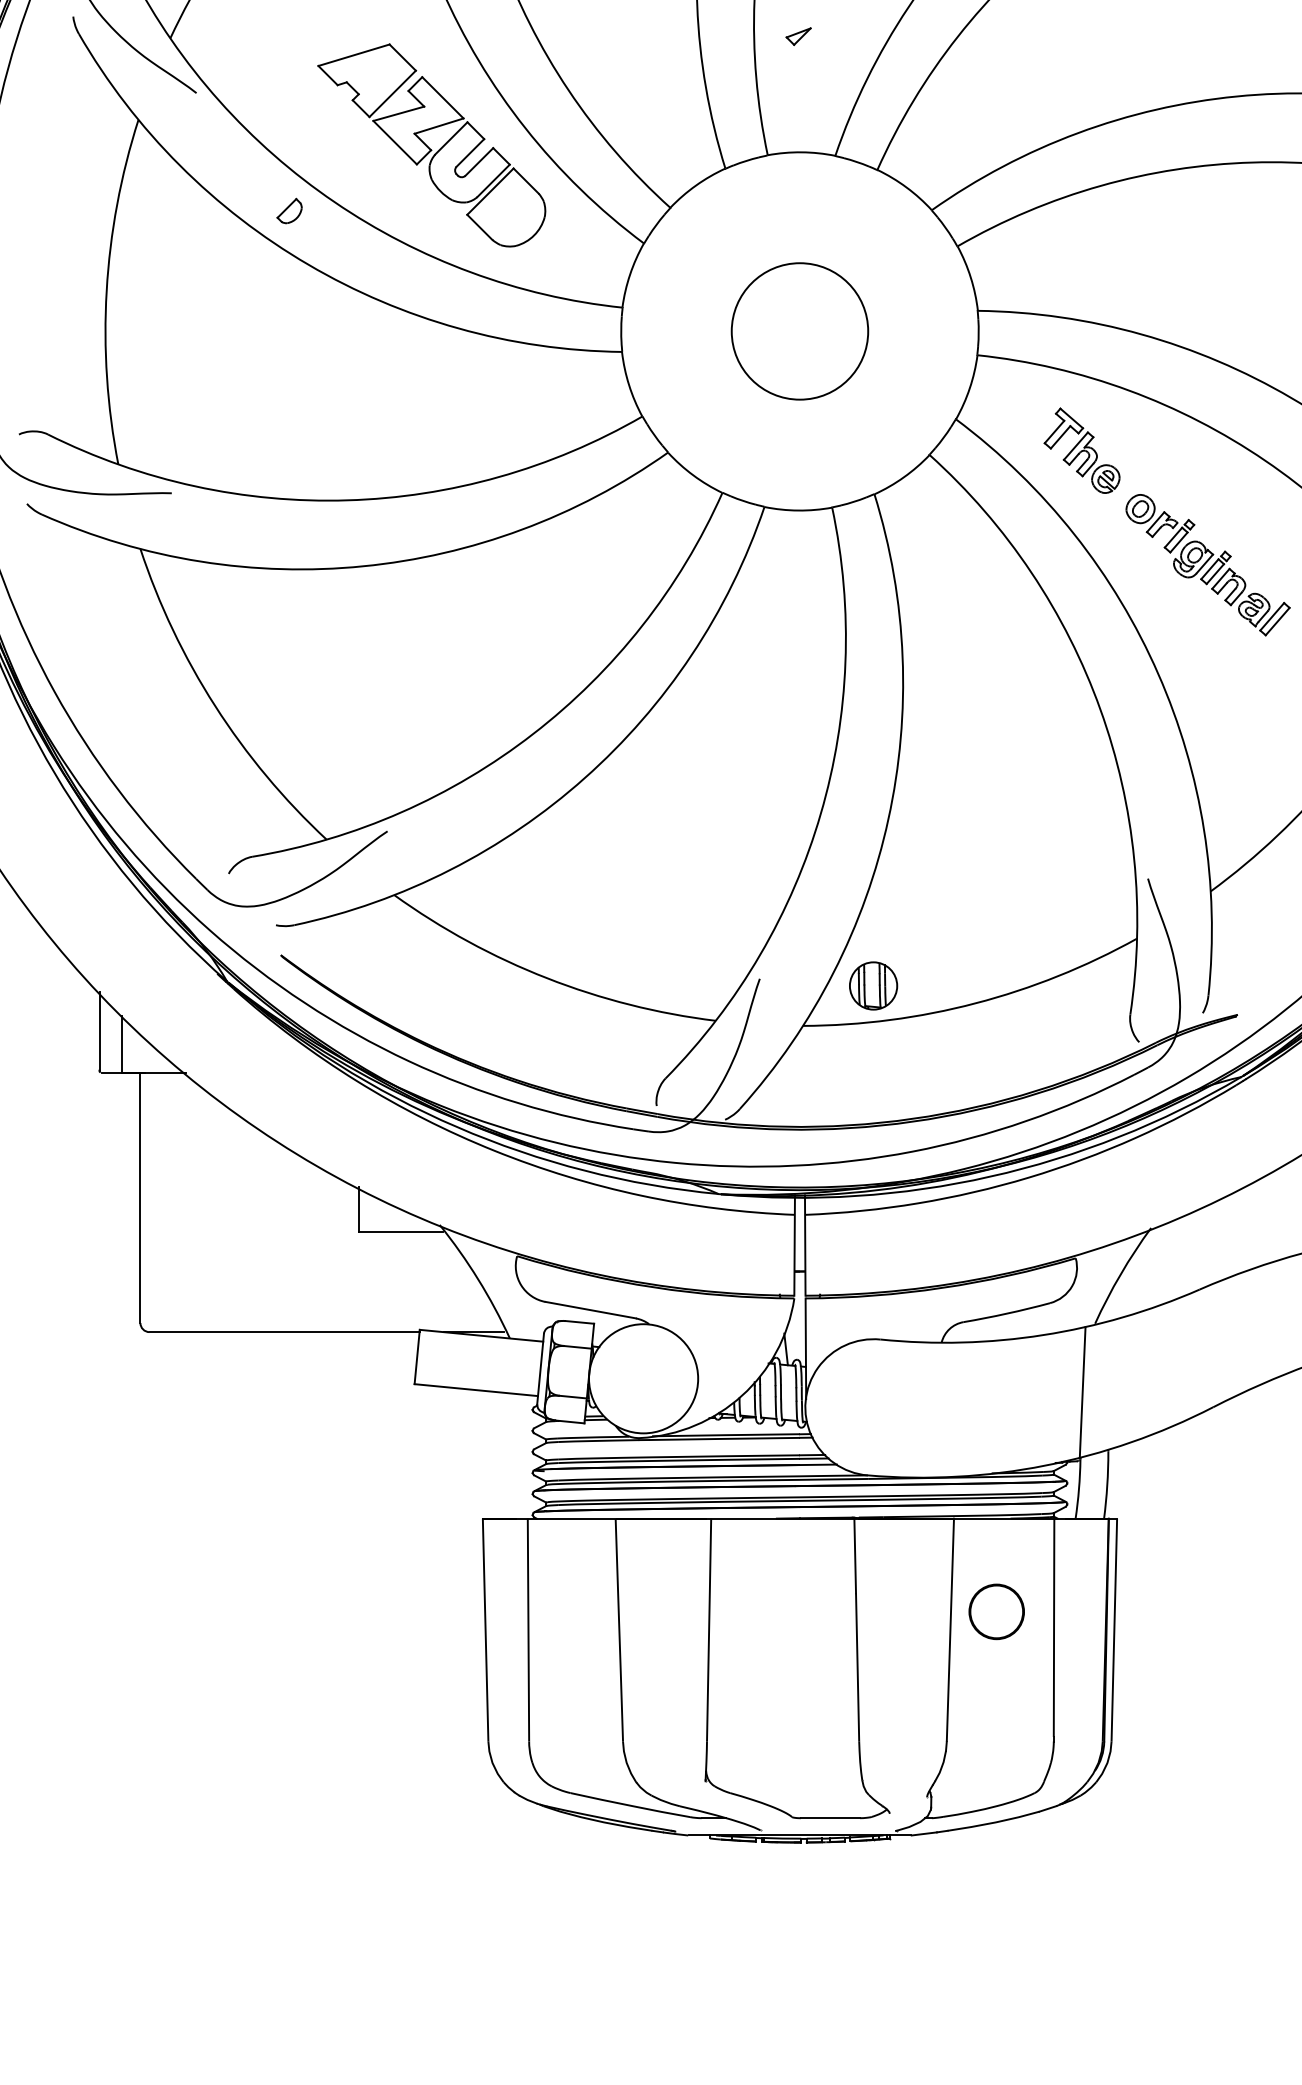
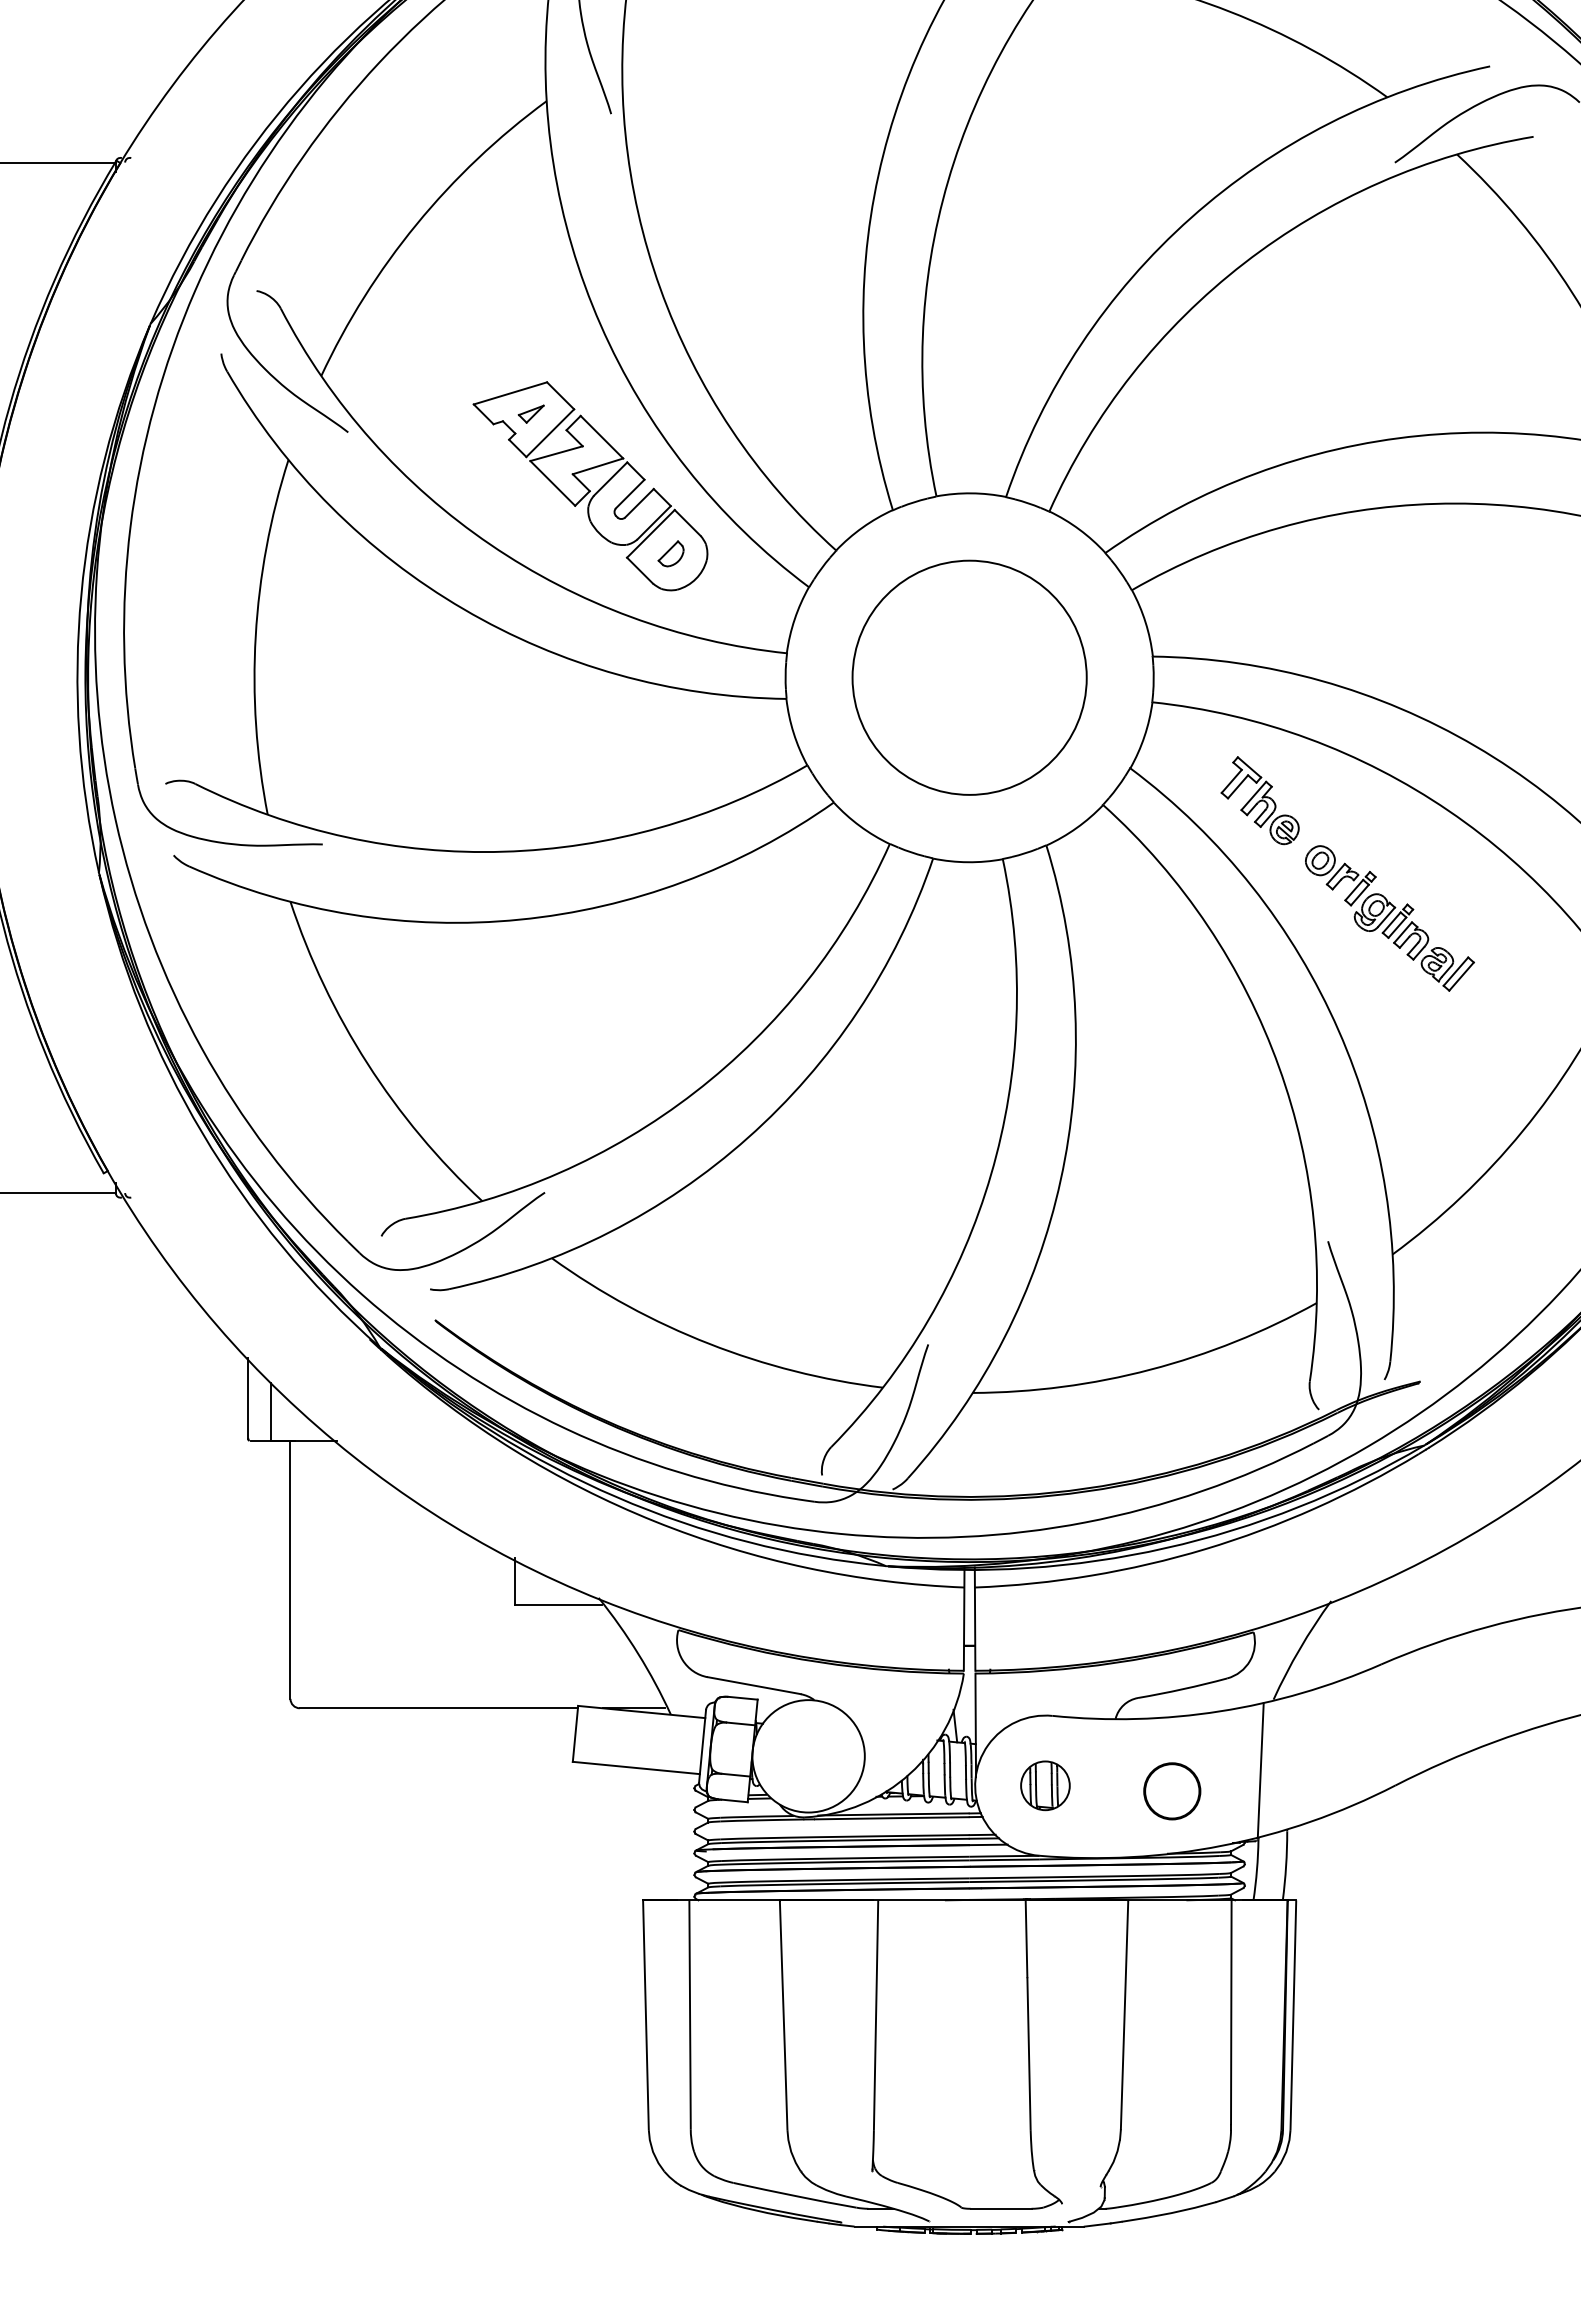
part: (797, 35) -> (530, 413), moved
part: (289, 210) -> (670, 553), moved
circle: (799, 331) -> (969, 677), size x1.67
part: (873, 985) -> (1045, 1785), moved
circle: (996, 1612) -> (1172, 1791), moved

